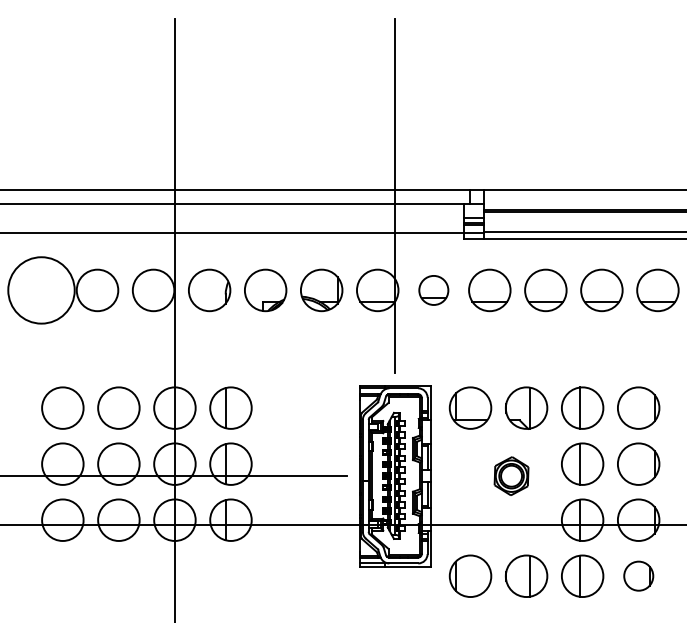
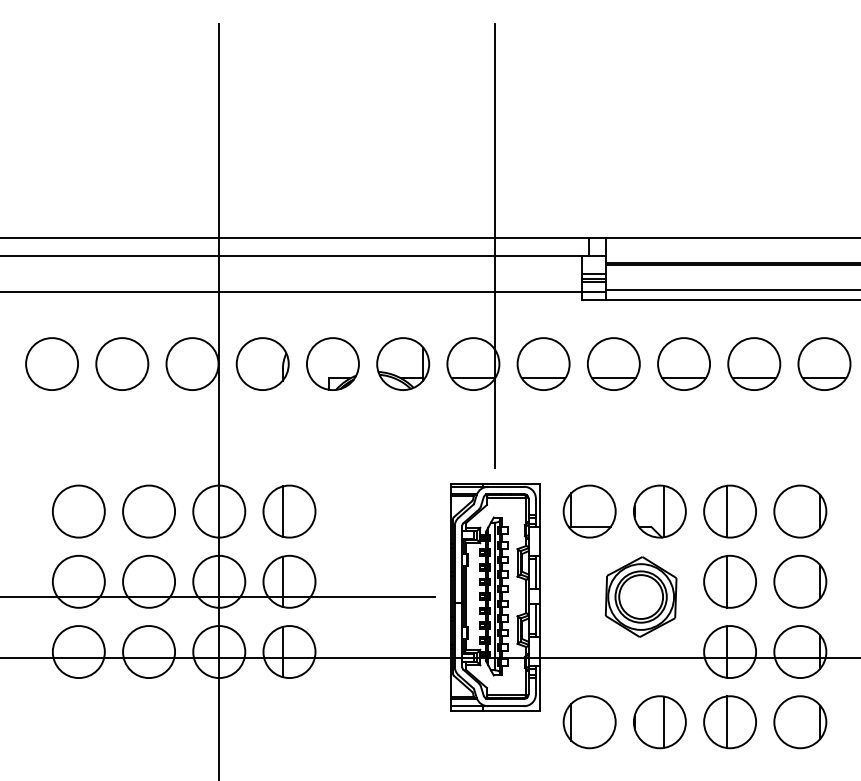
circle: (41, 290) -> (52, 364), size x0.62
part: (433, 290) -> (543, 364), size x1.43
part: (511, 475) -> (641, 595), size x1.67
part: (638, 575) -> (800, 721), size x1.43

